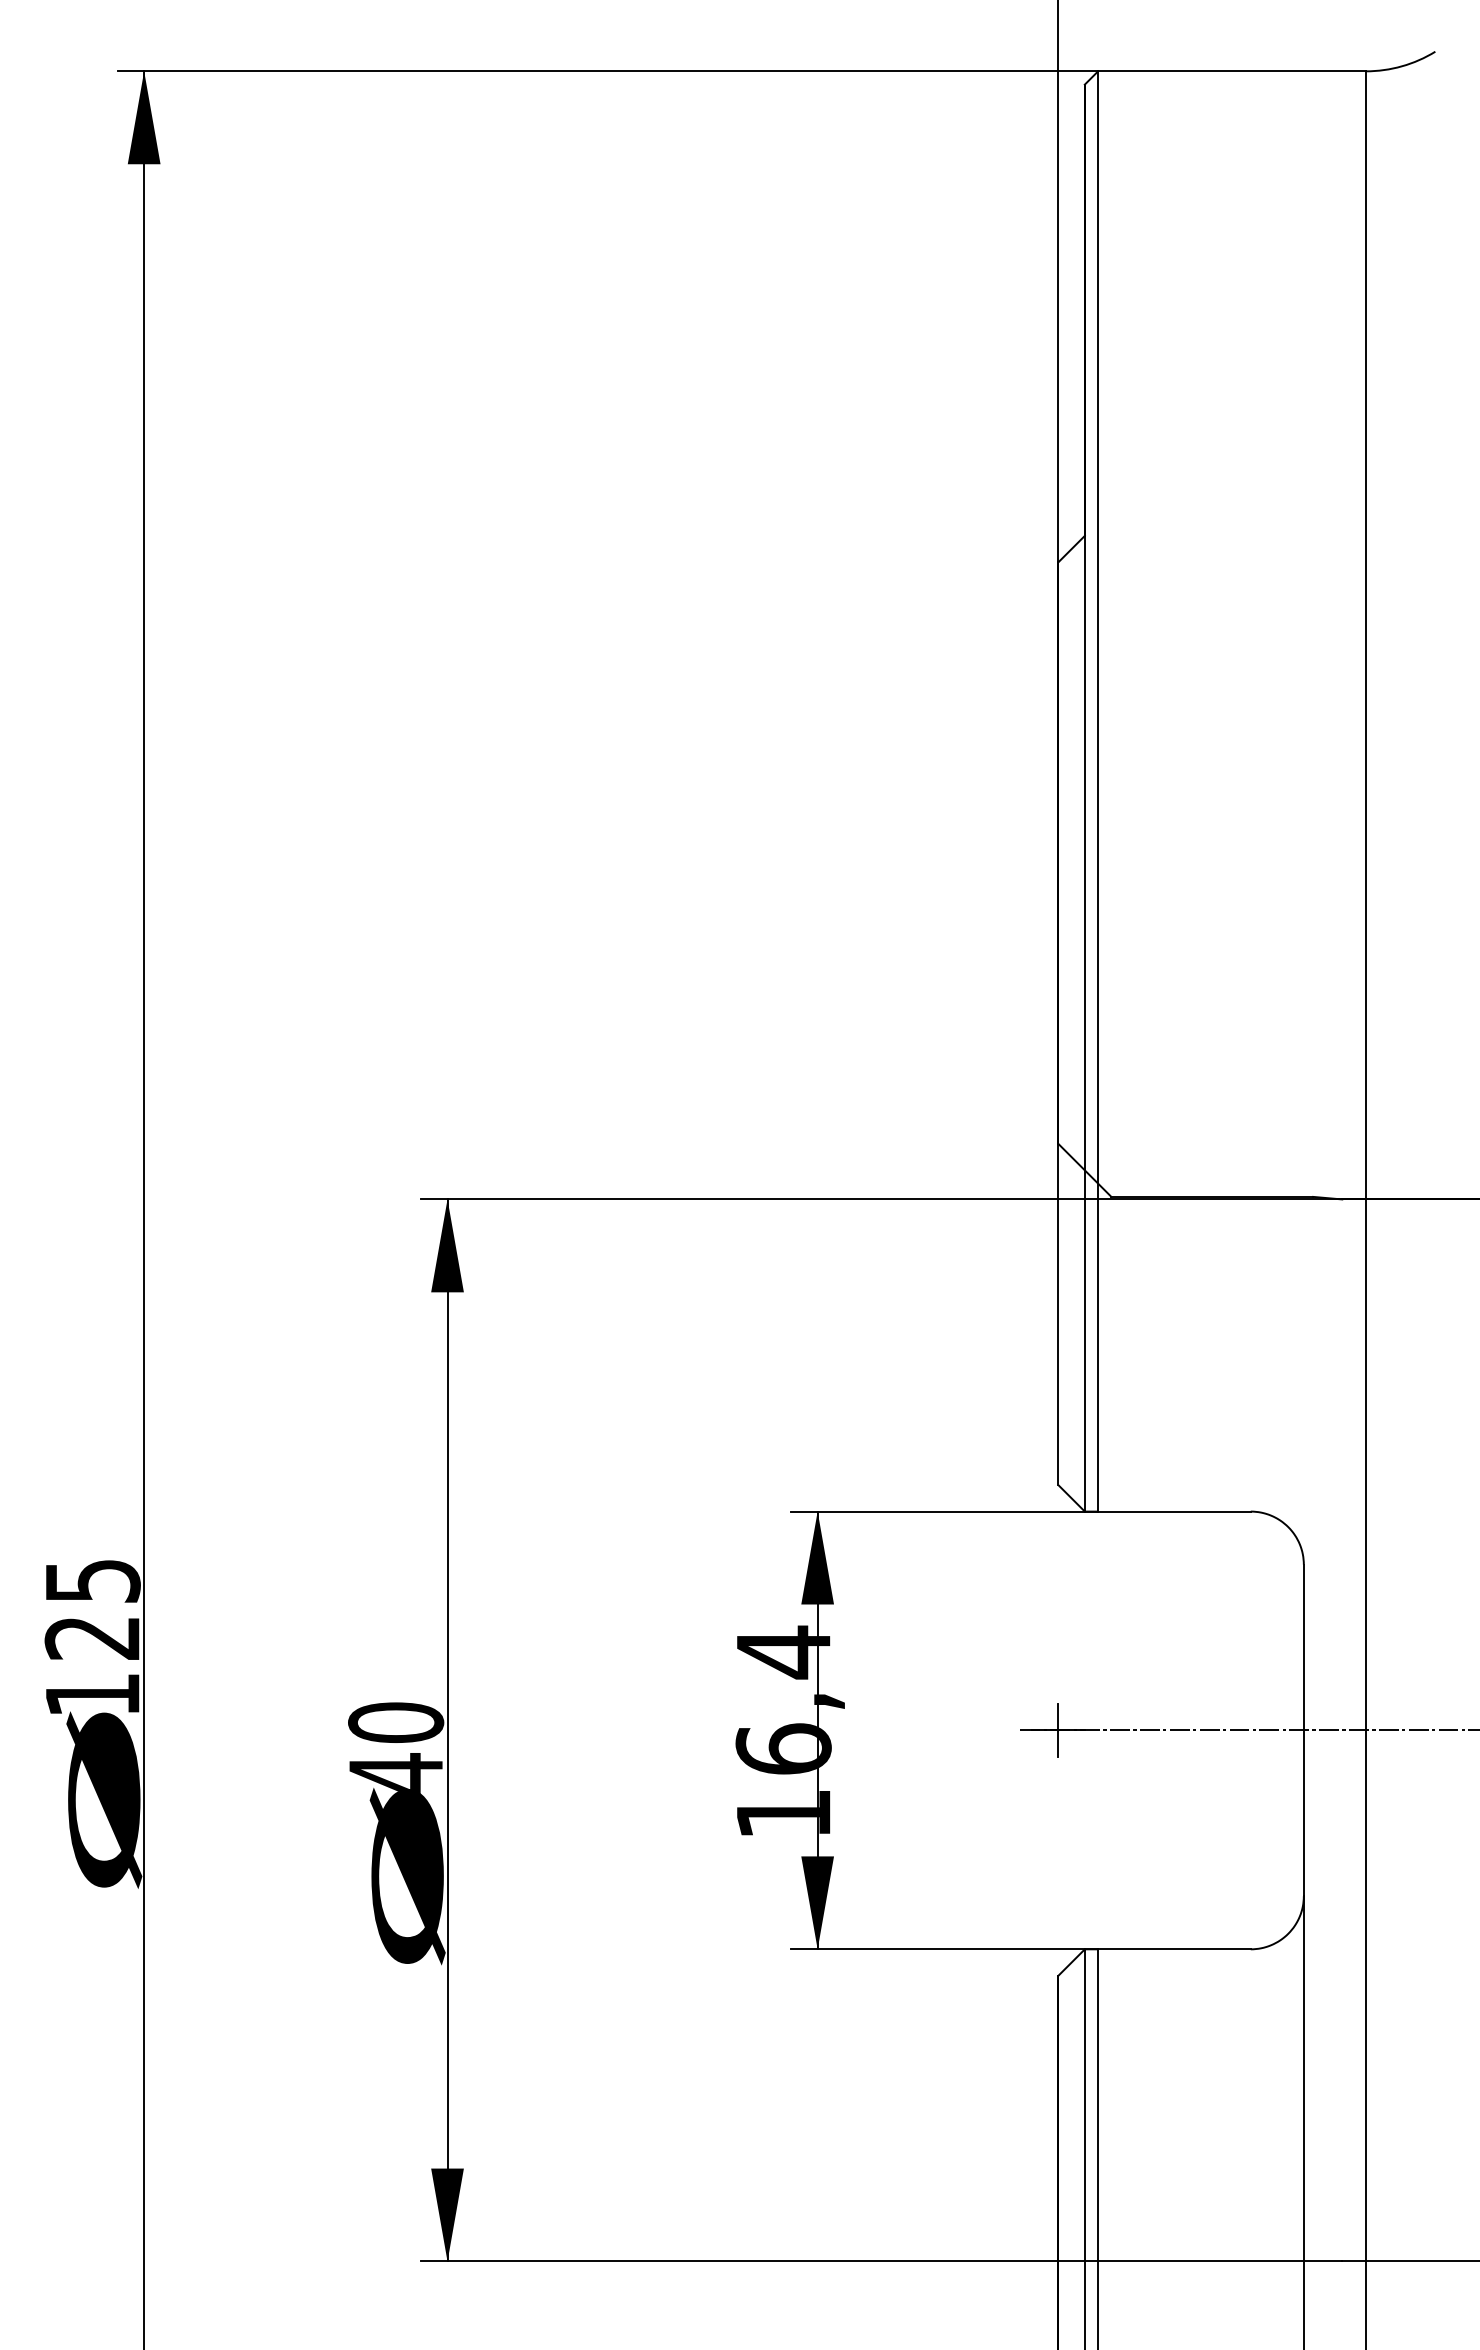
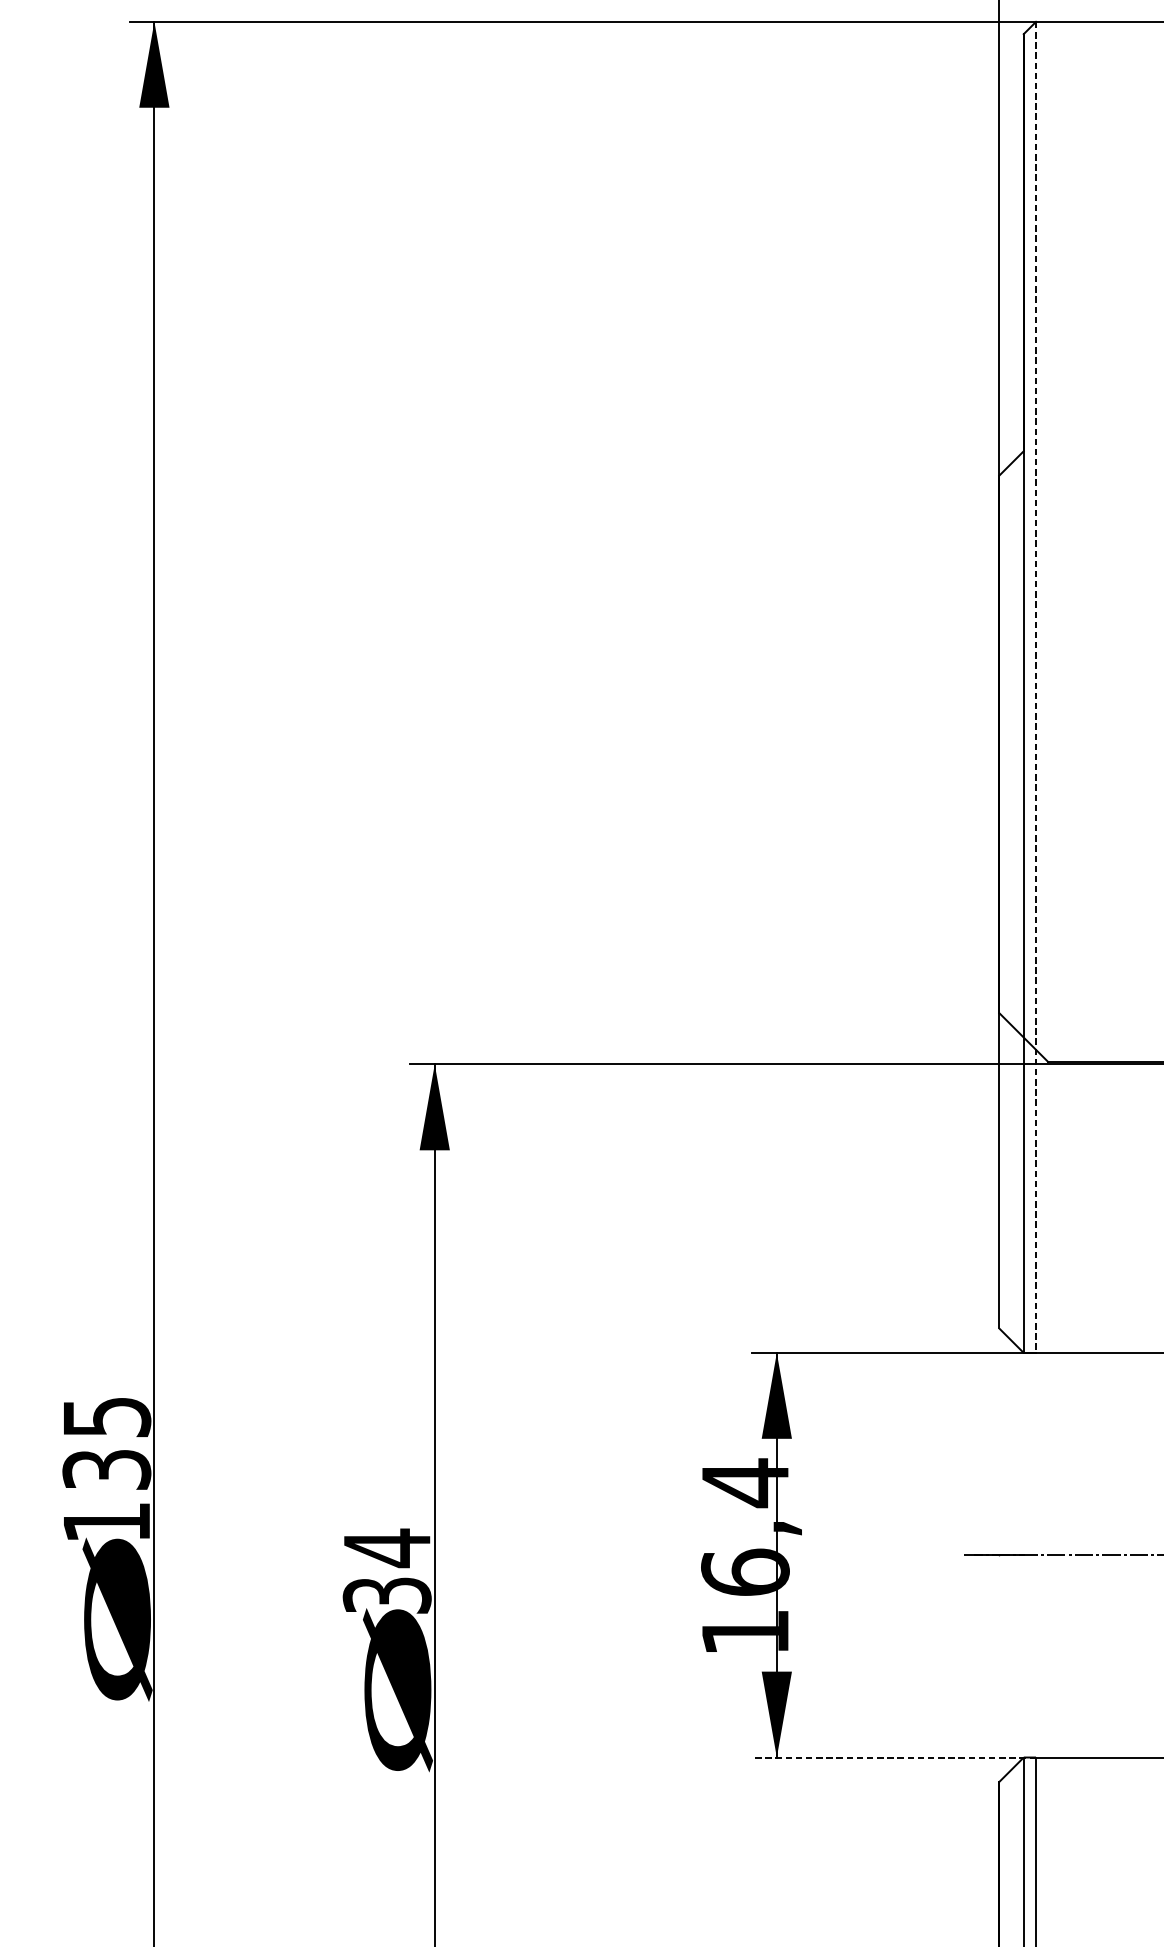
line: (1098, 791) -> (1036, 687), solid -> dashed
text: (92, 1637) -> (106, 1469), 125 -> 135
line: (1058, 1729) -> (999, 1554), removed
text: (396, 1747) -> (387, 1570), 40 -> 34
line: (944, 1949) -> (894, 1757), solid -> dashed

